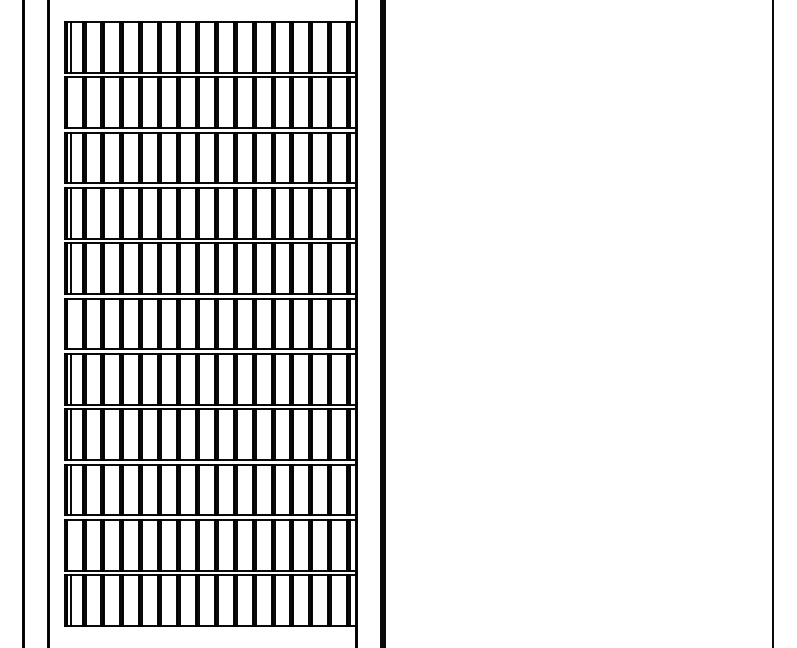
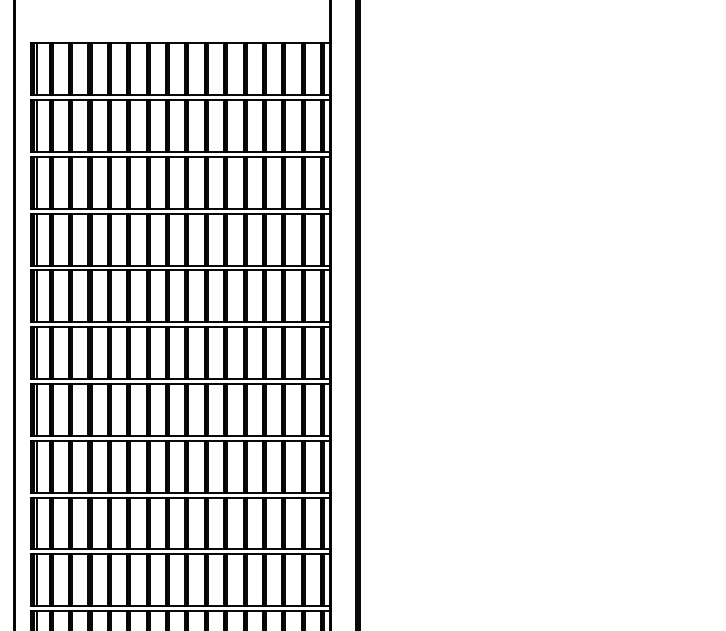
line: (70, 102) -> (37, 126), added
line: (70, 323) -> (37, 352), added
line: (70, 545) -> (37, 580), added

